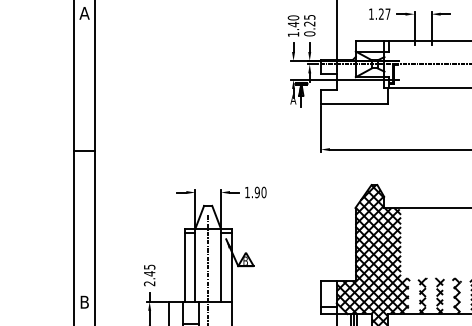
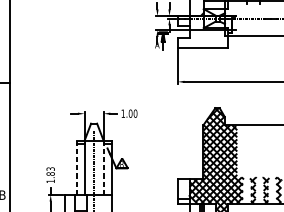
text: (256, 192) -> (129, 113), 1.90 -> 1.00
line: (184, 265) -> (76, 167), solid -> dashed
line: (221, 265) -> (104, 167), solid -> dashed
text: (149, 275) -> (50, 175), 2.45 -> 1.83

